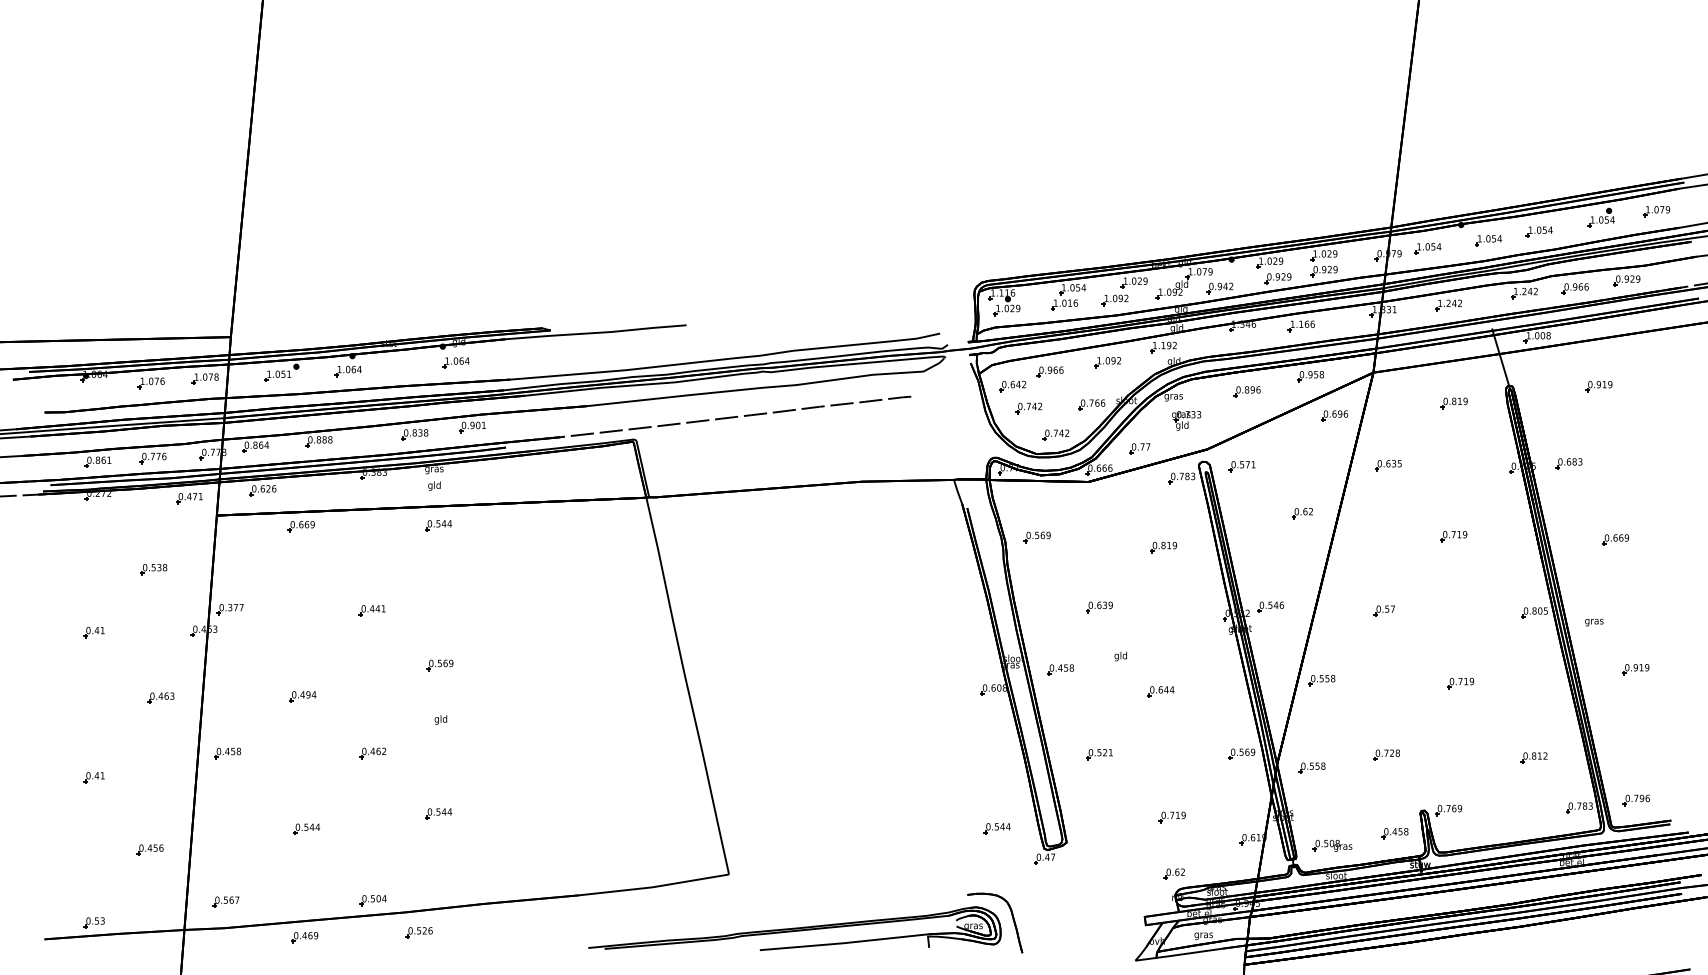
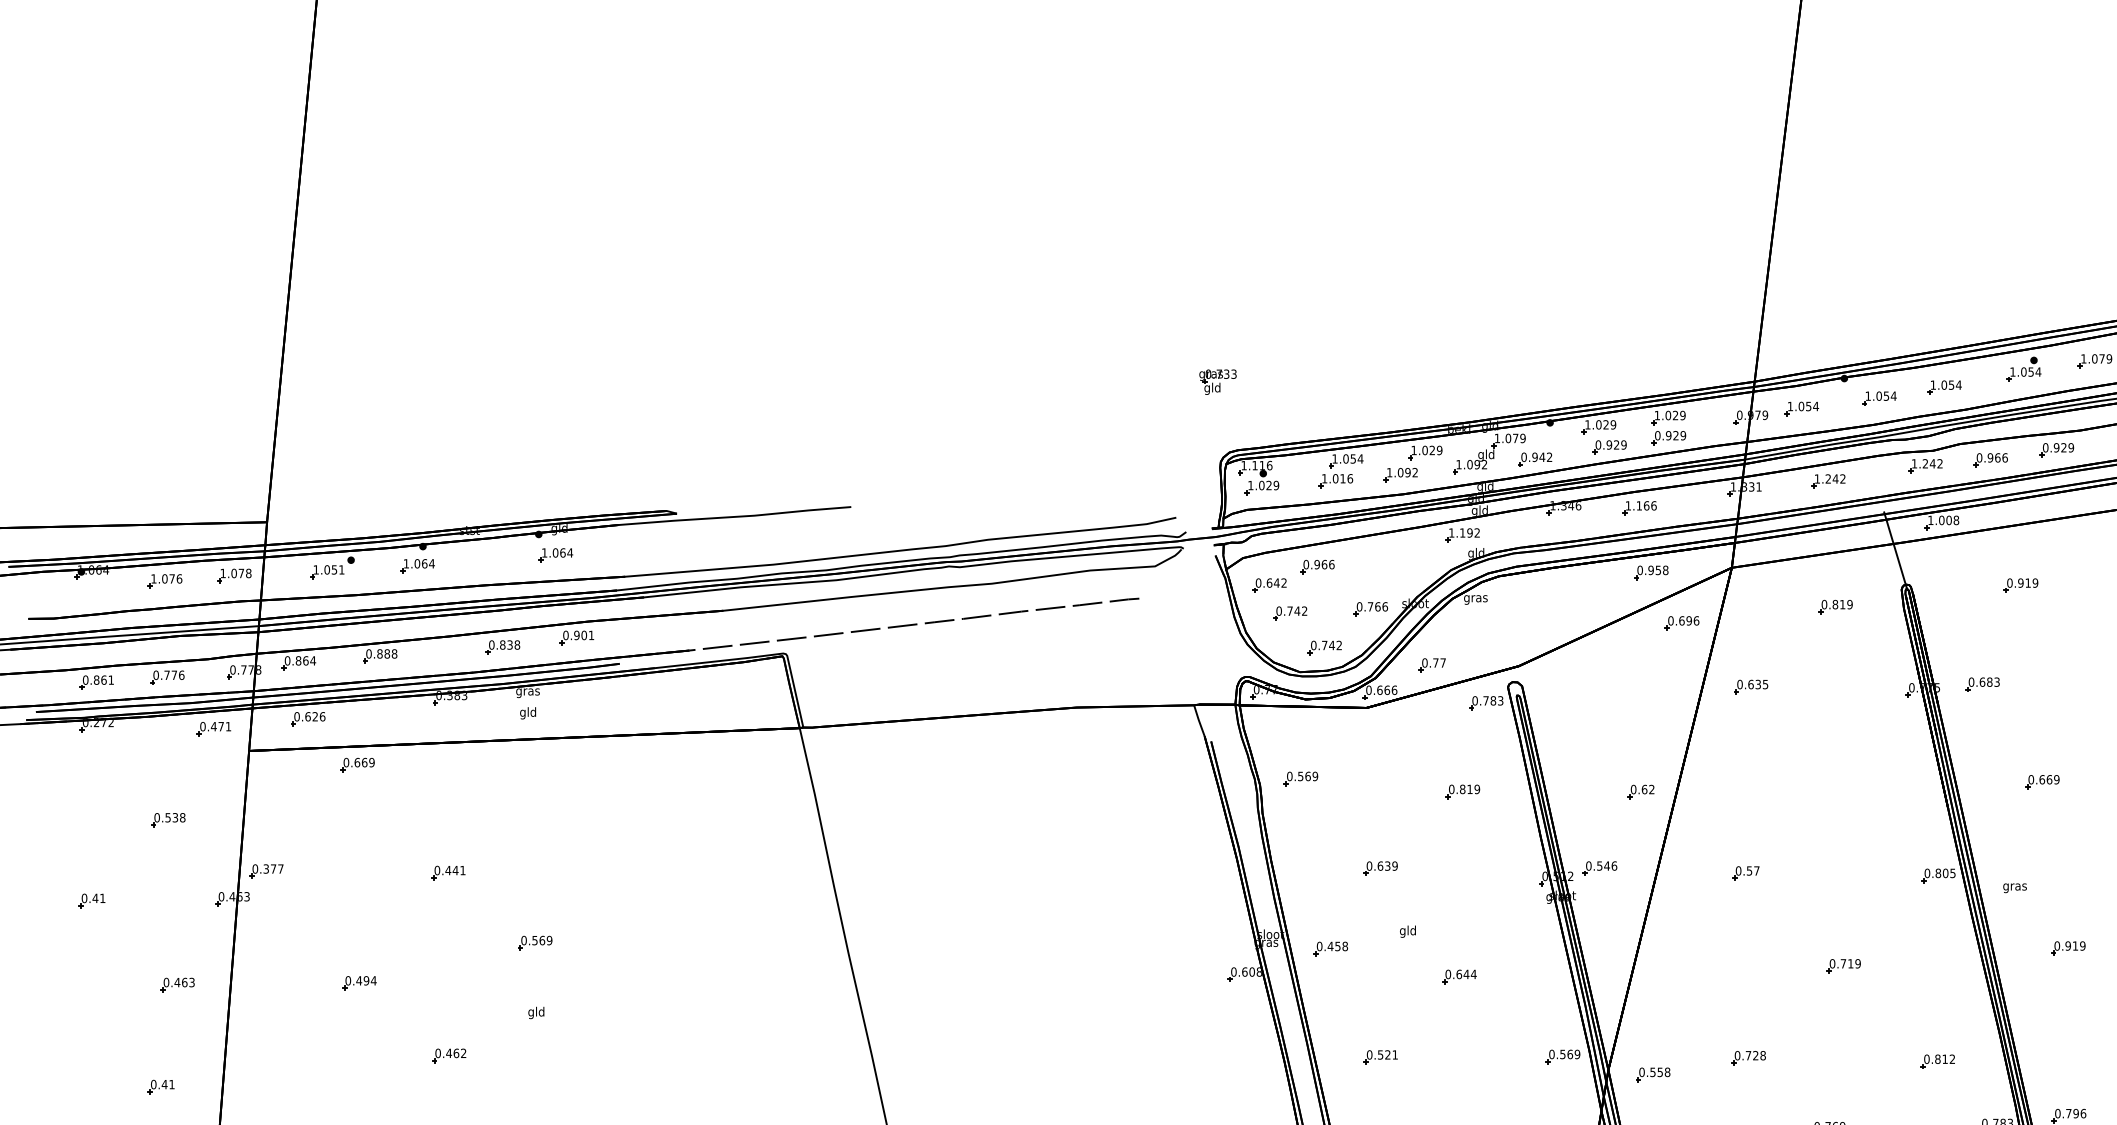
part: (1107, 362) -> (1390, 554), removed
part: (1246, 391) -> (1569, 591), removed
part: (1186, 420) -> (1217, 381), moved
part: (1241, 466) -> (1562, 688), removed
part: (1302, 513) -> (1640, 791), moved
part: (438, 525) -> (533, 763), removed
part: (1453, 536) -> (1834, 777), removed
part: (1321, 680) -> (1665, 962), removed
part: (227, 753) -> (262, 1056), removed
part: (93, 777) -> (160, 1086), moved

